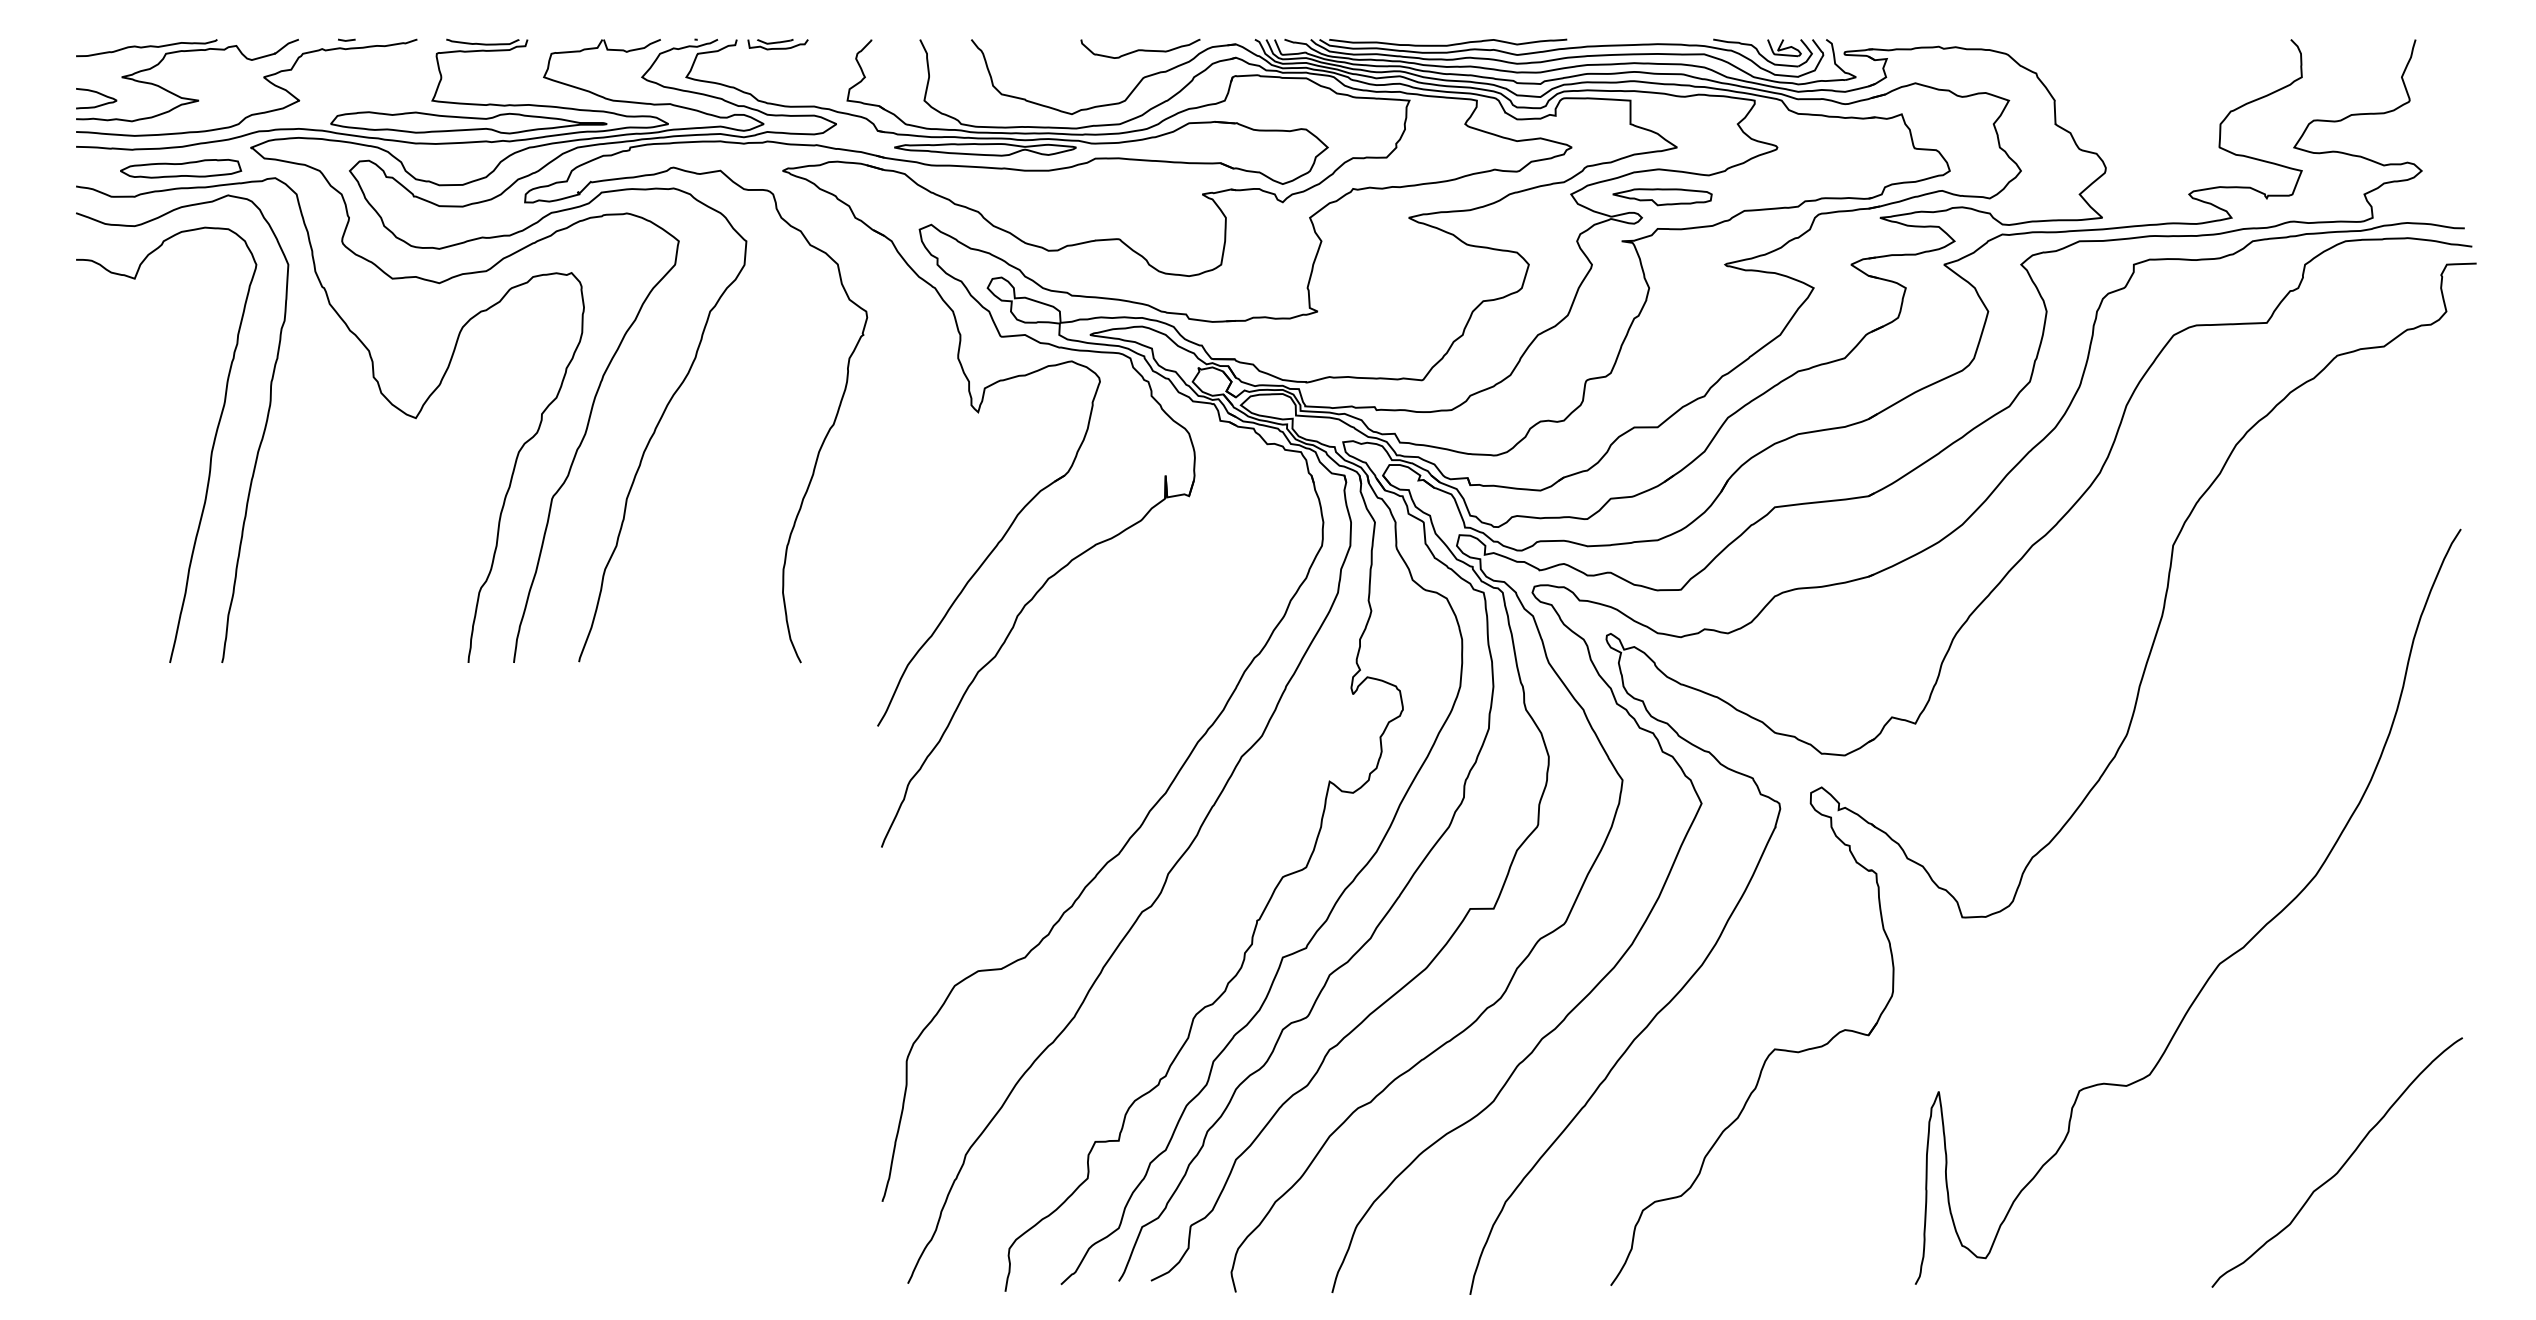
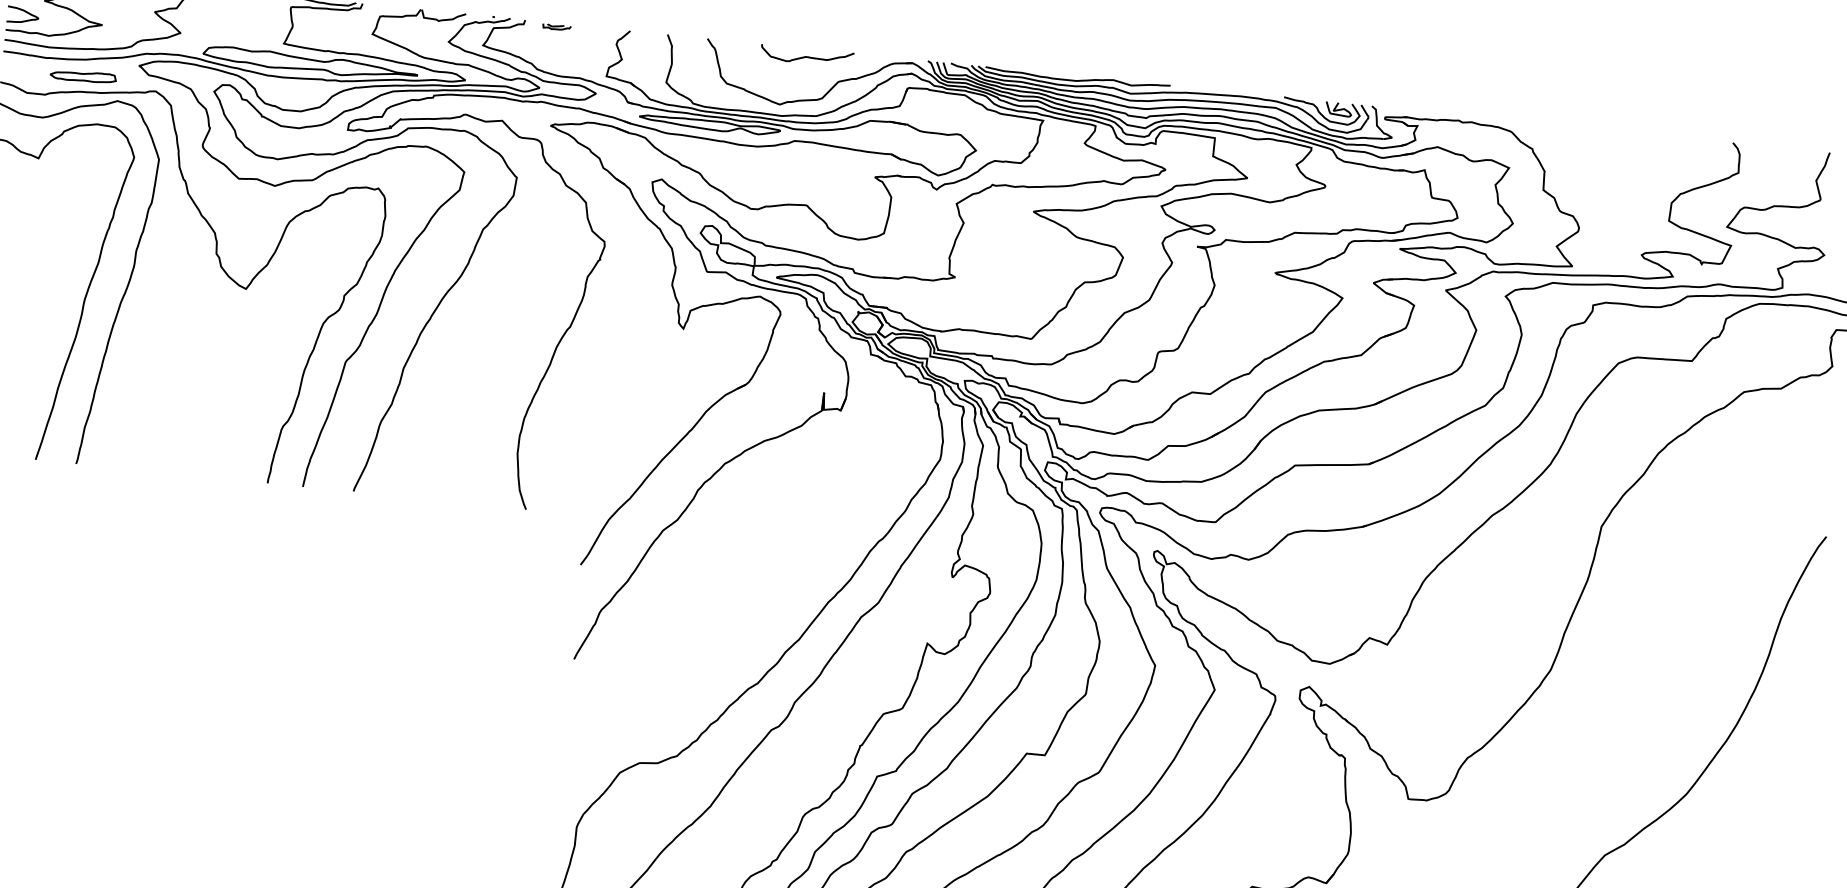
part: (777, 44) -> (556, 27), size x0.6
curve: (1140, 49) -> (807, 56), moved
part: (181, 168) -> (83, 76), size x0.7
part: (1662, 197) -> (1232, 215), removed

